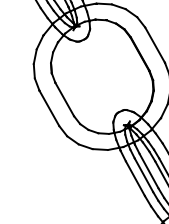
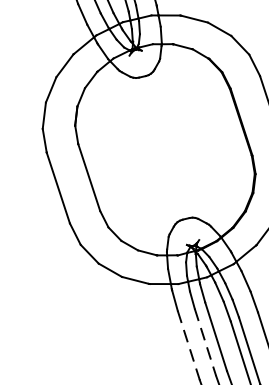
line: (144, 175) -> (206, 342), solid -> dashed
line: (135, 178) -> (189, 345), solid -> dashed

